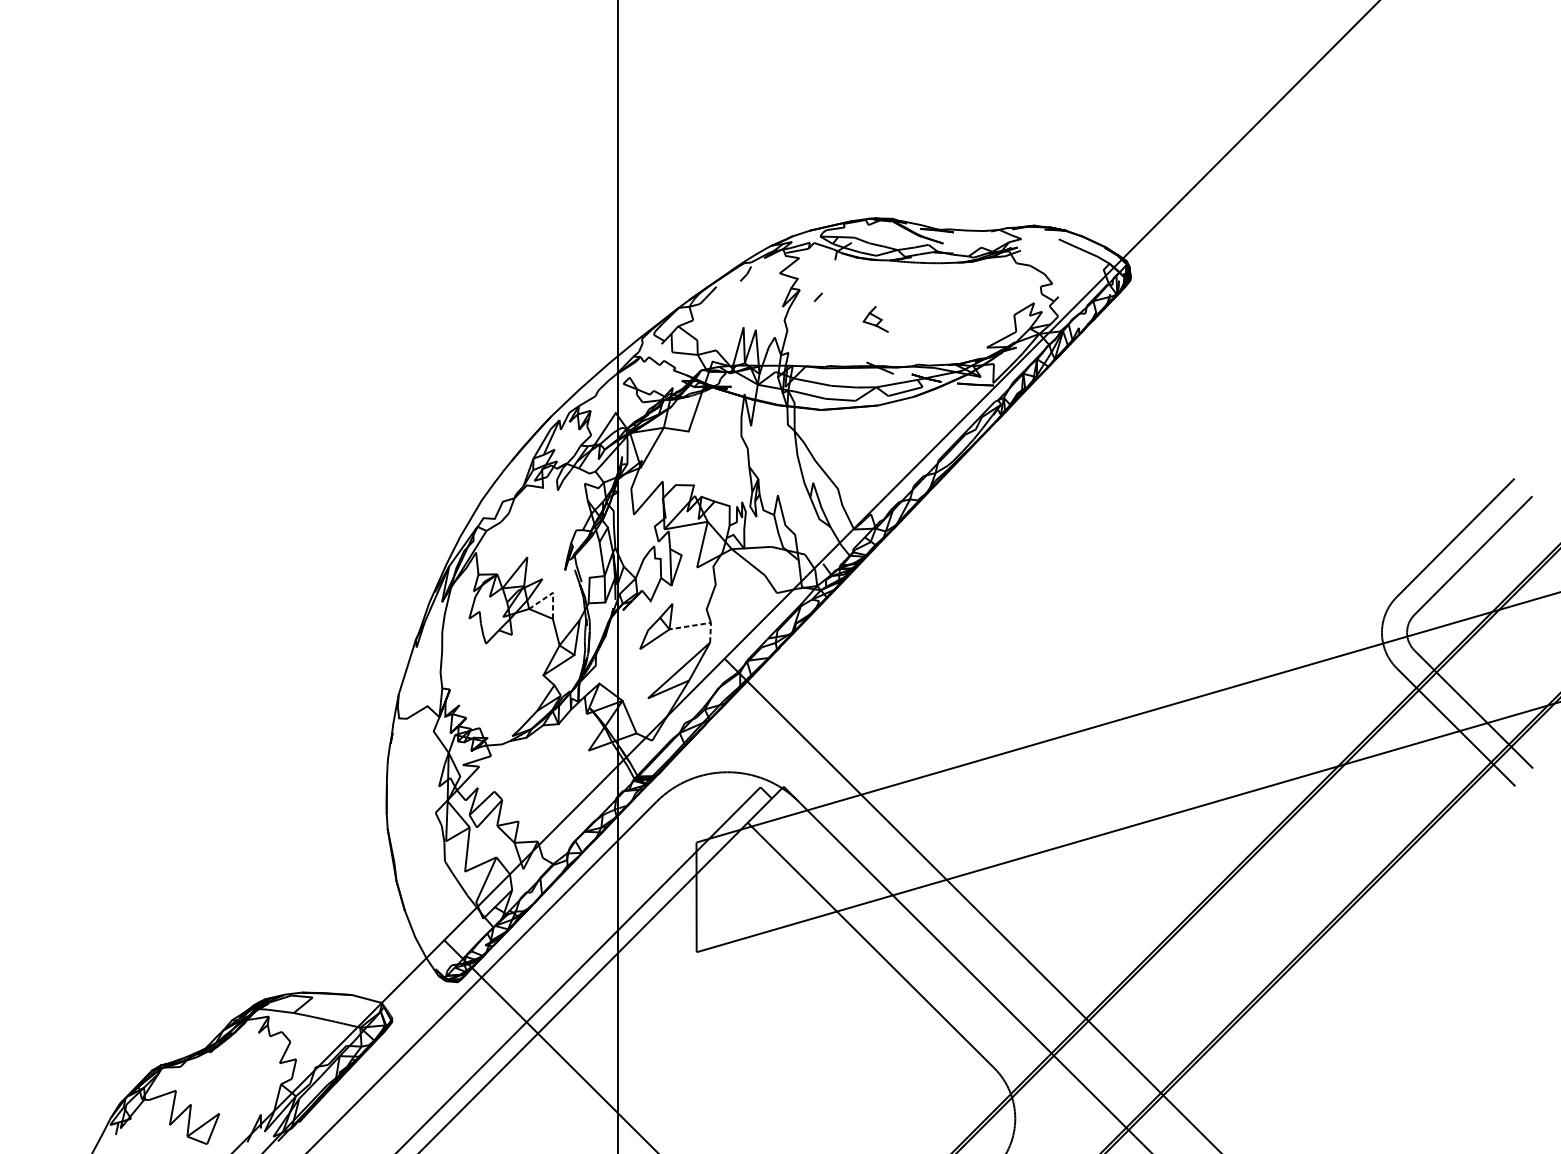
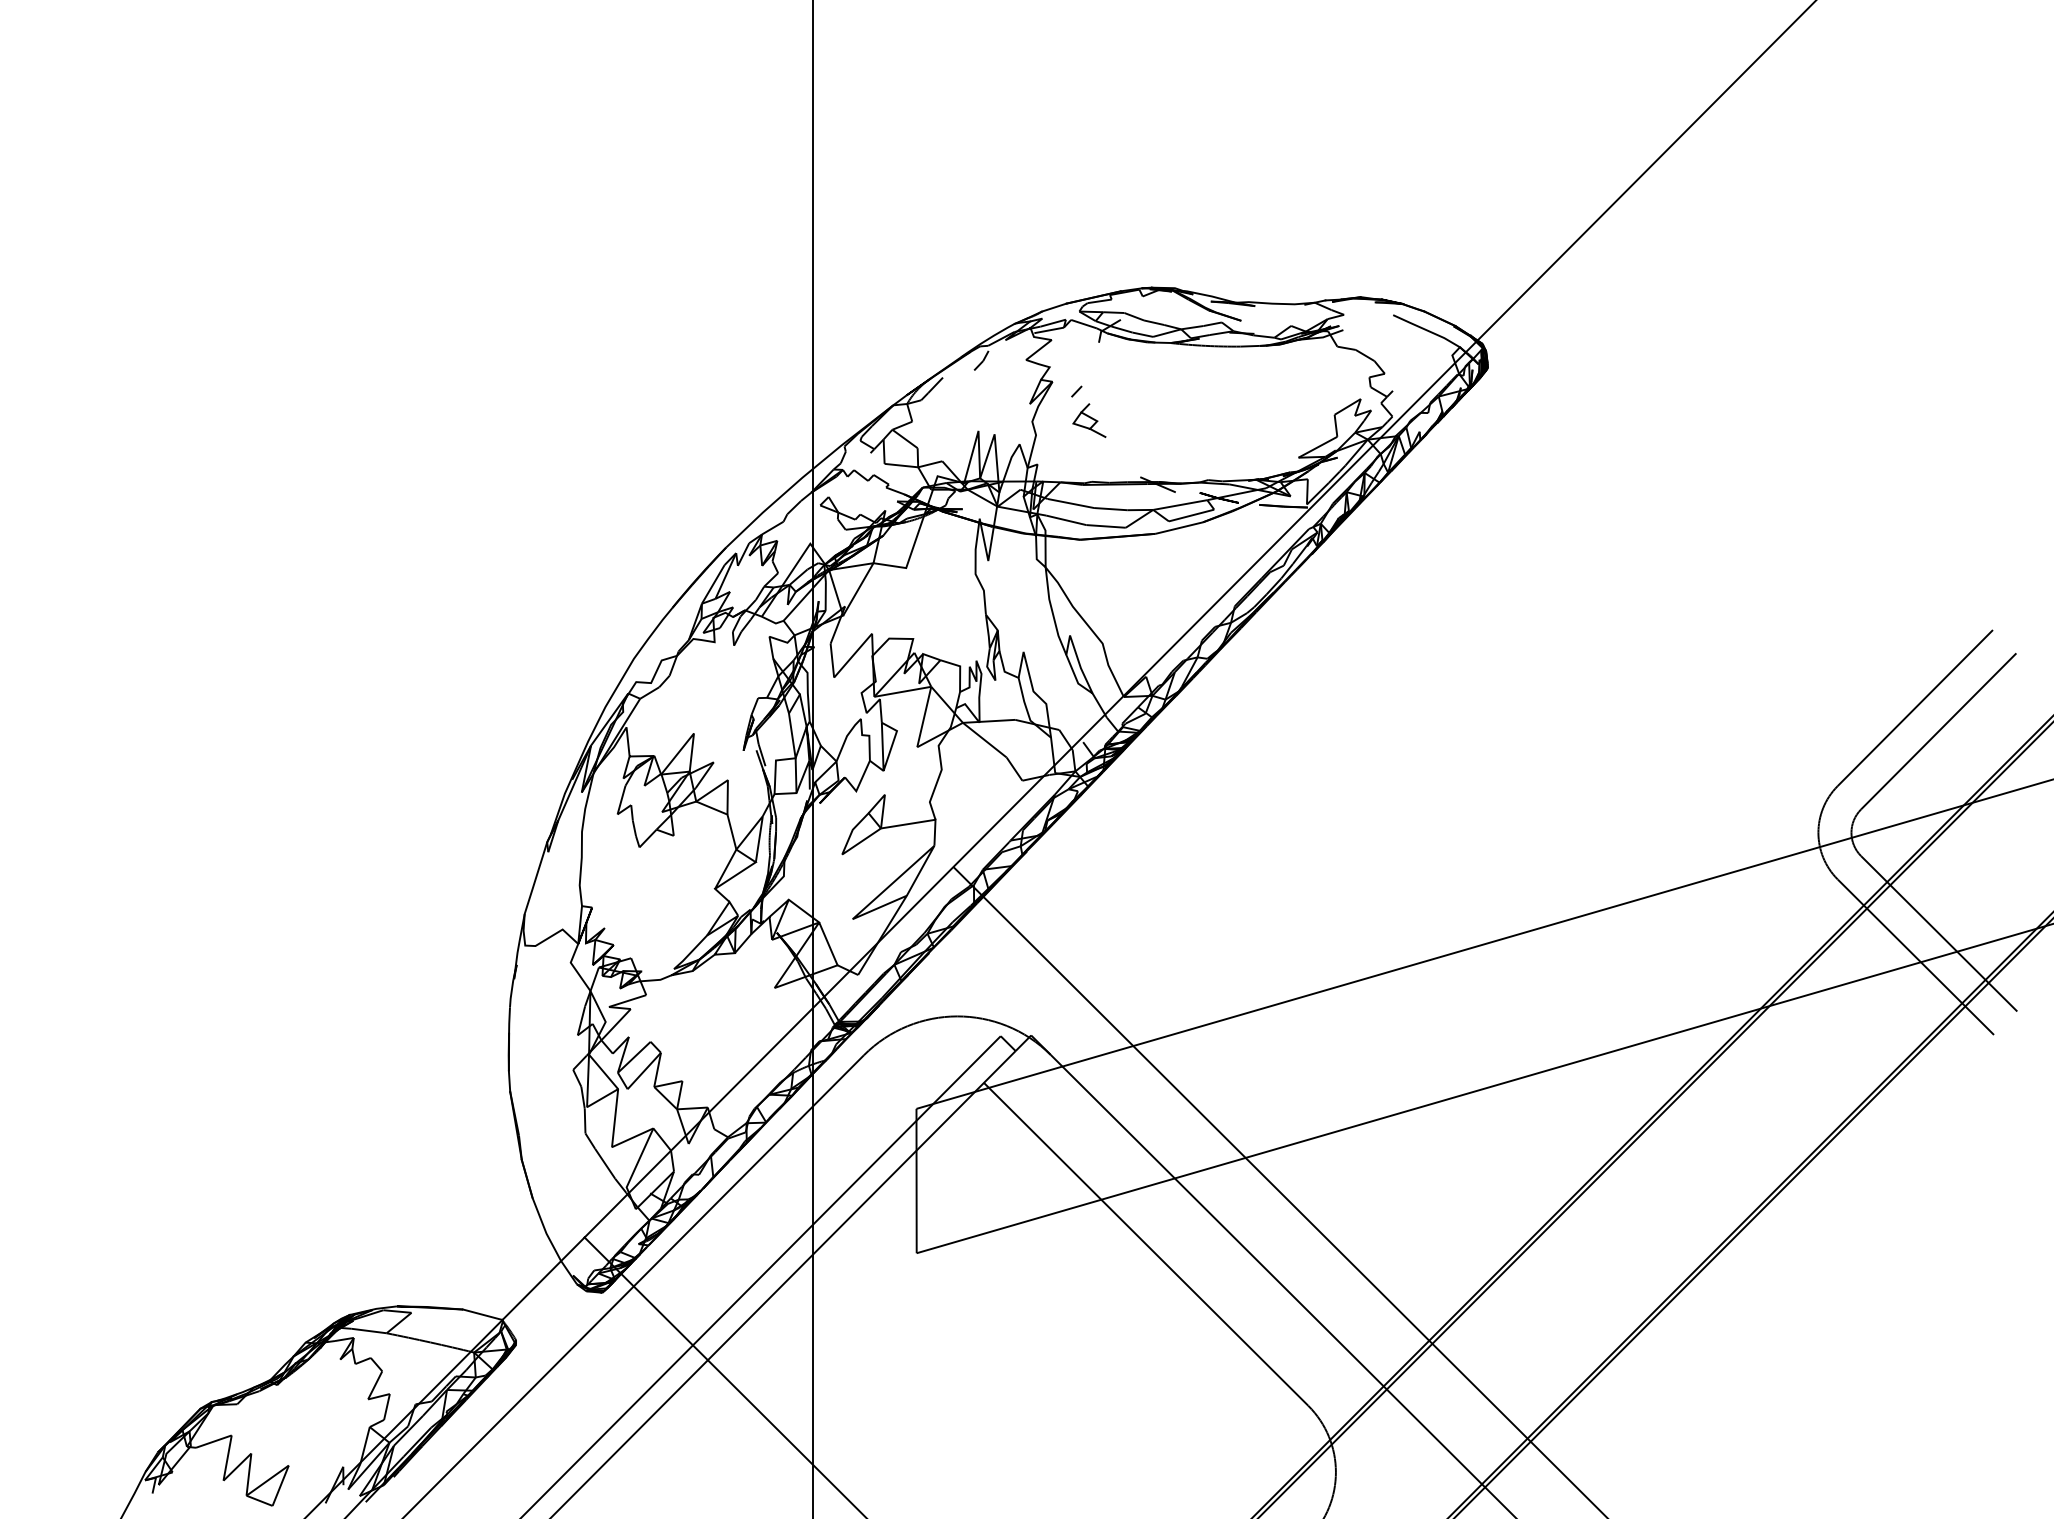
part: (875, 319) -> (1089, 420), moved
line: (552, 593) -> (726, 781), dashed -> solid
line: (700, 624) -> (921, 821), dashed -> solid

